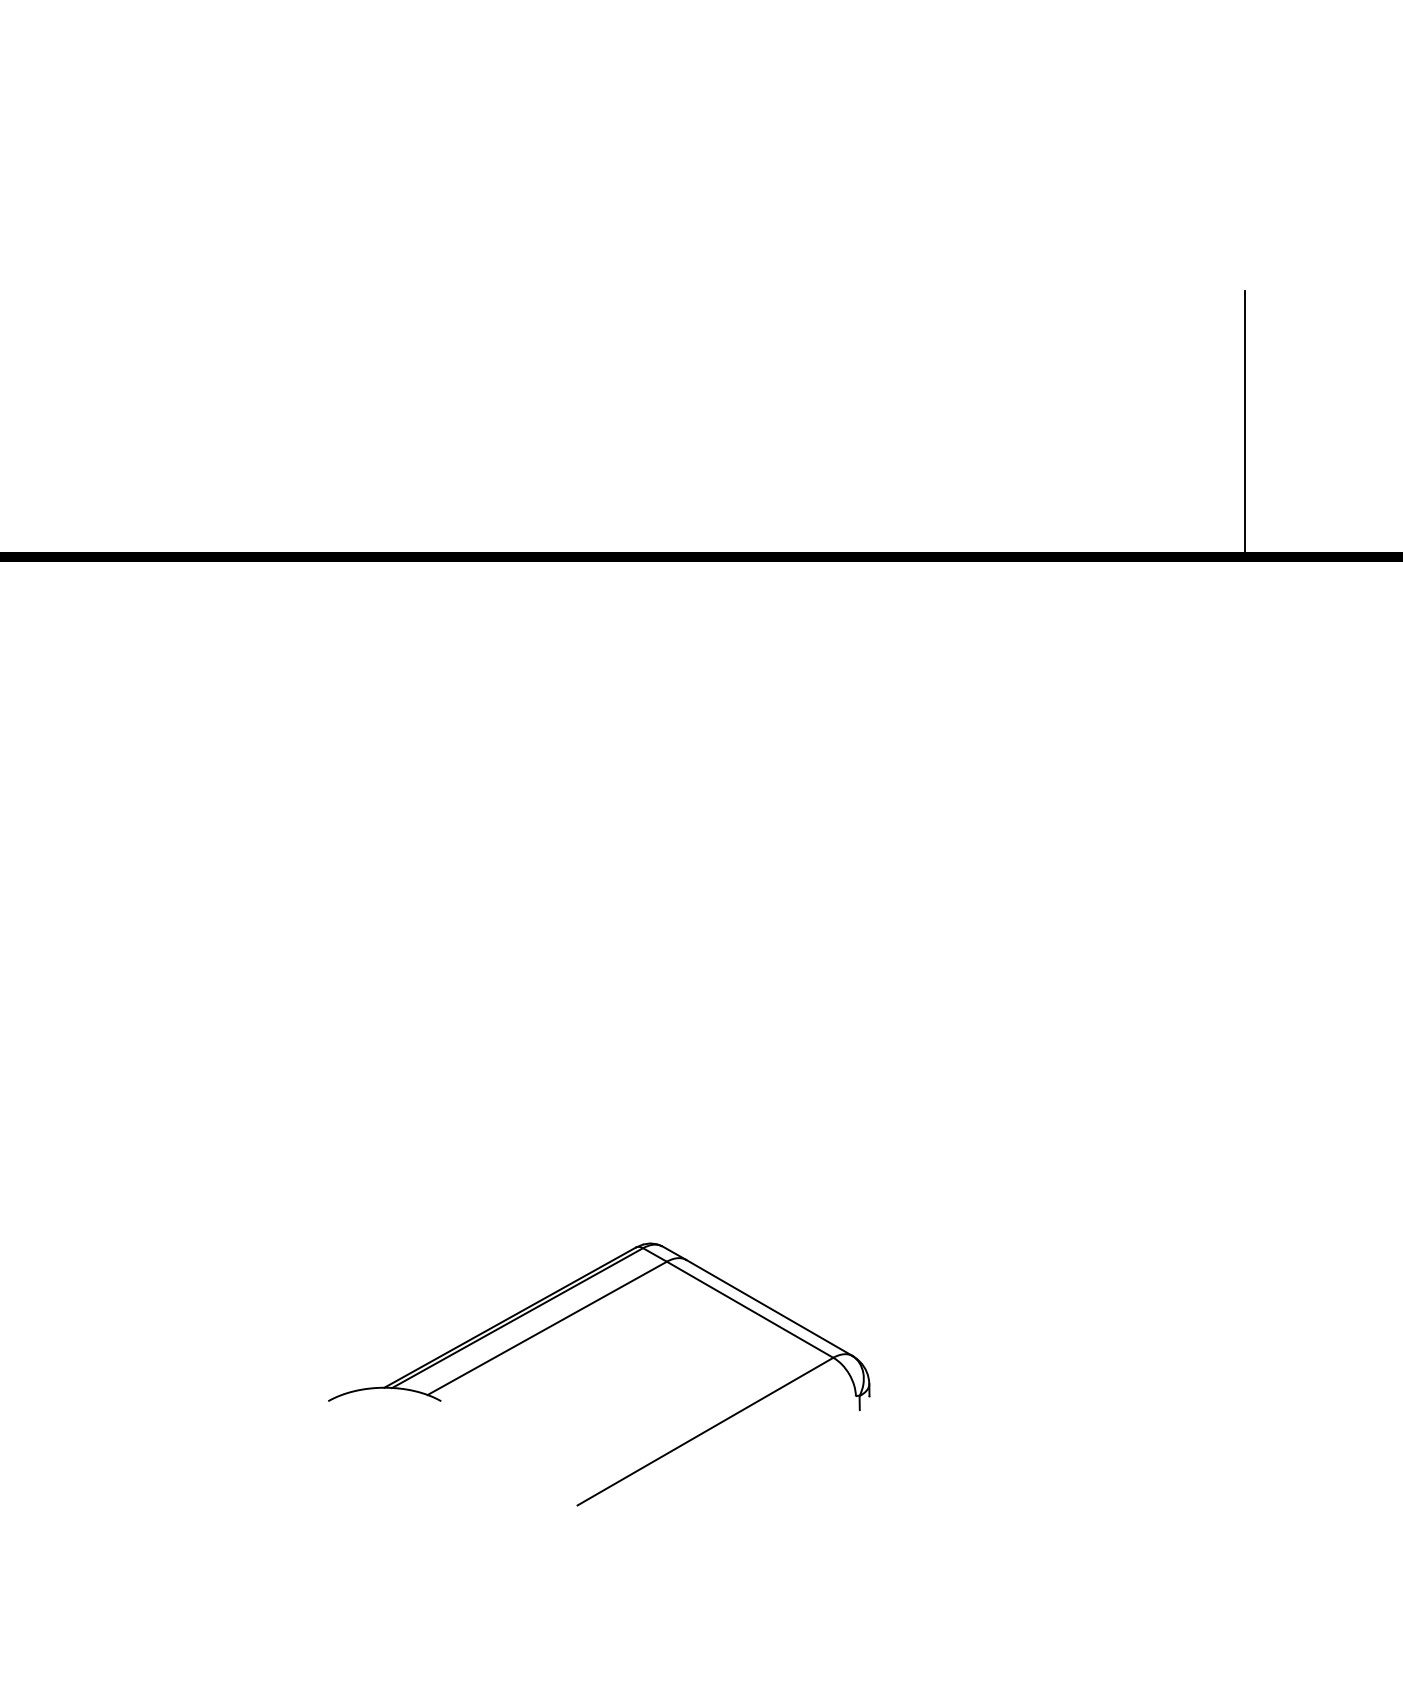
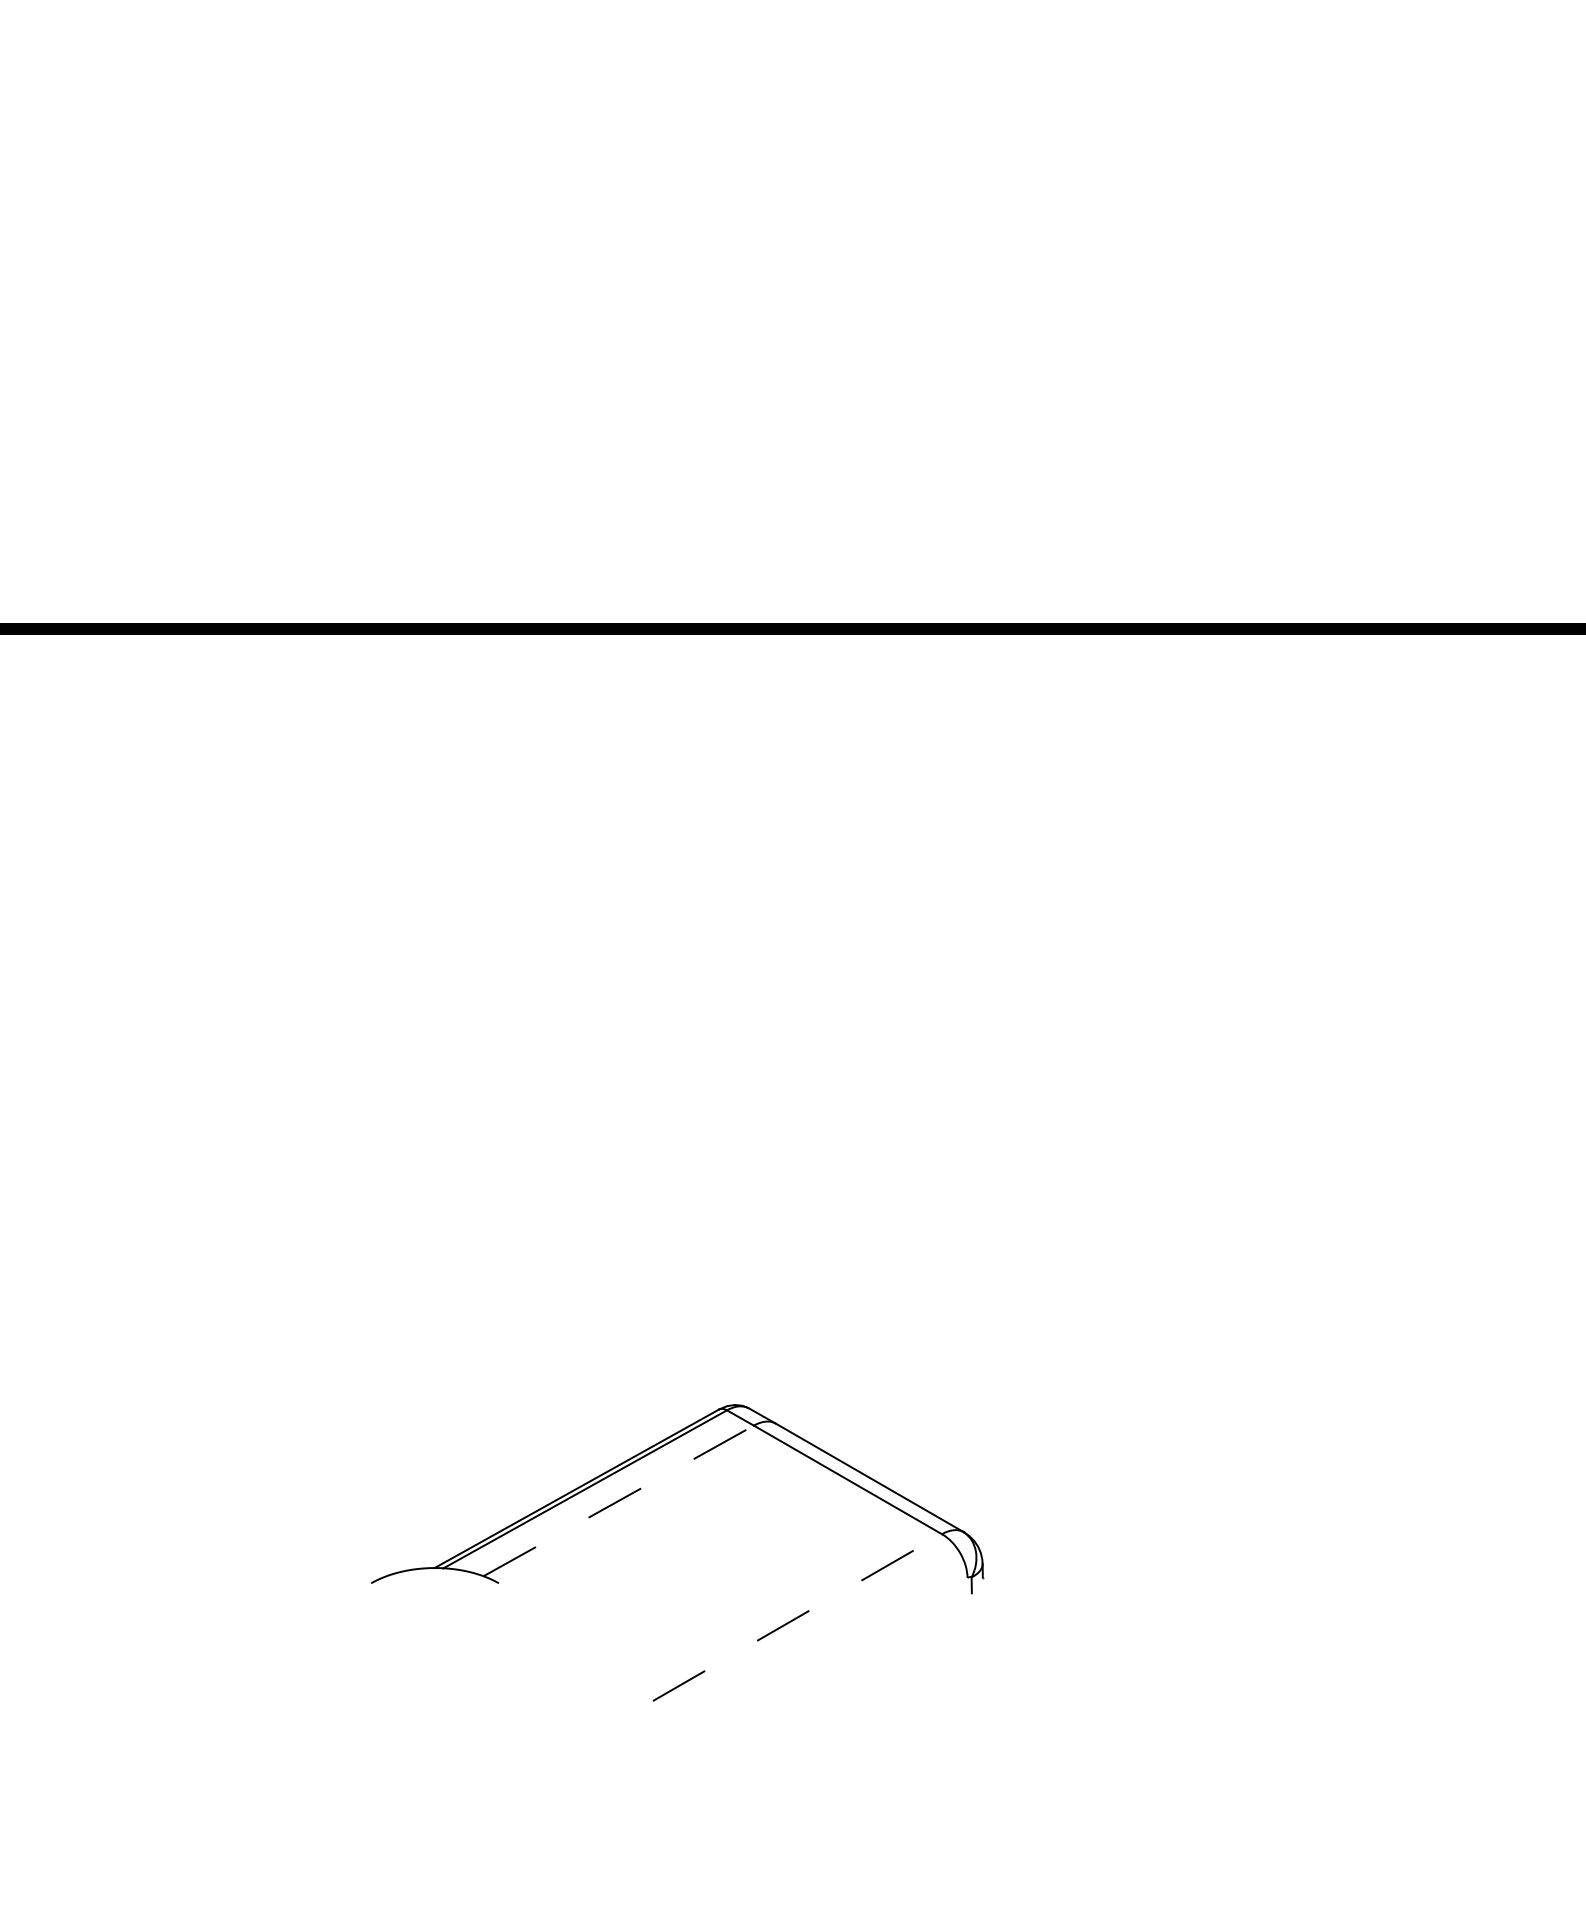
line: (1244, 423) -> (1406, 478), removed
line: (547, 1327) -> (618, 1500), solid -> dashed
line: (705, 1431) -> (797, 1617), solid -> dashed

